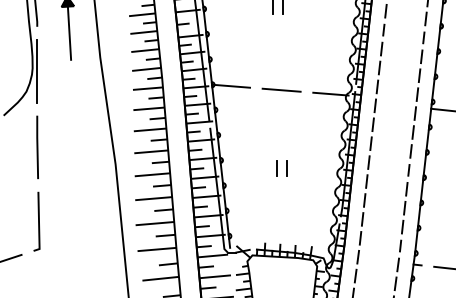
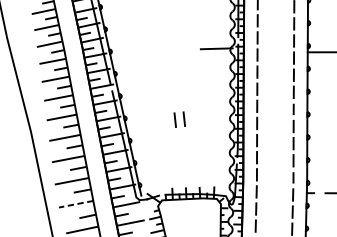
line: (231, 85) -> (127, 50), removed
line: (281, 89) -> (172, 49), removed
line: (156, 249) -> (75, 204), solid -> dashed

